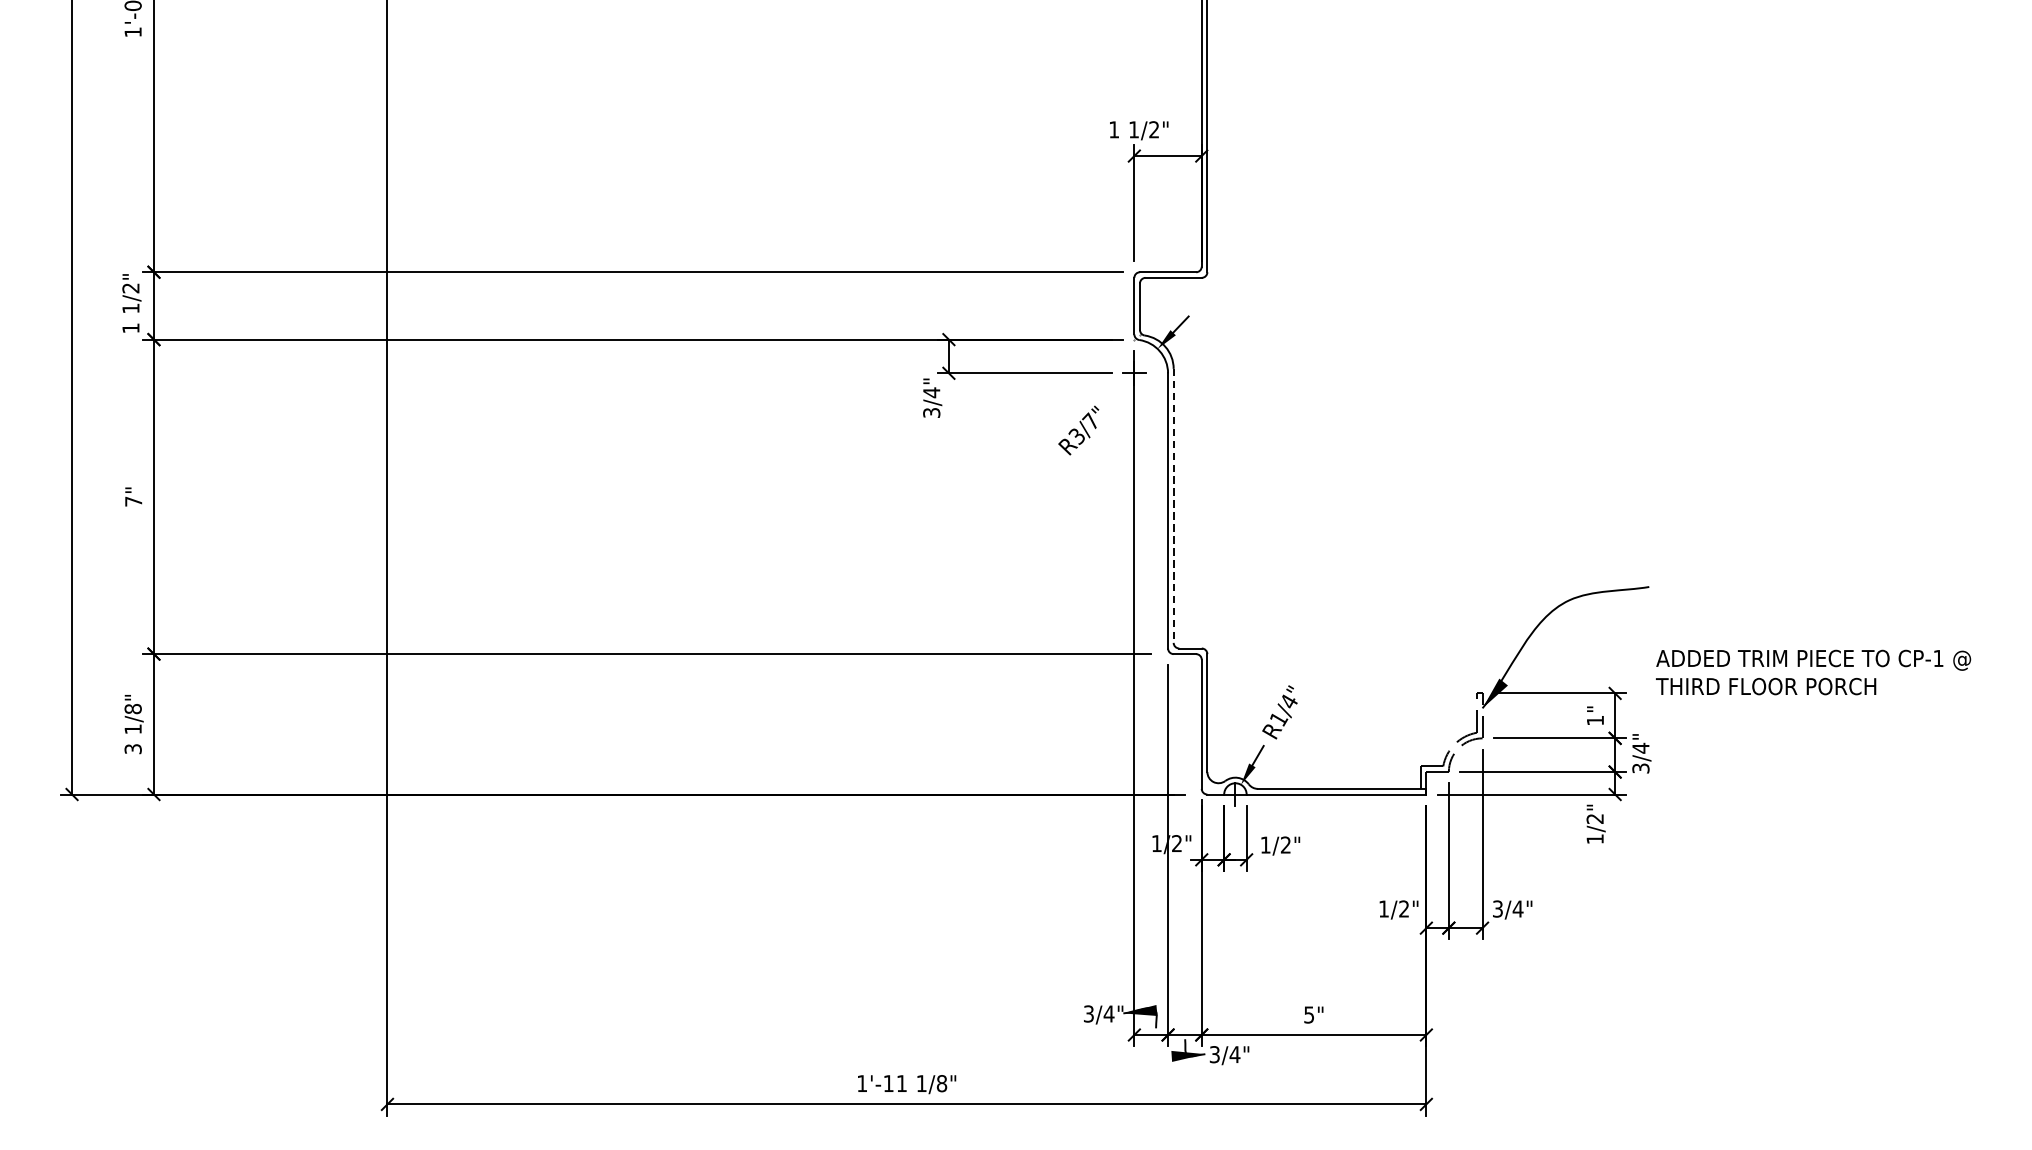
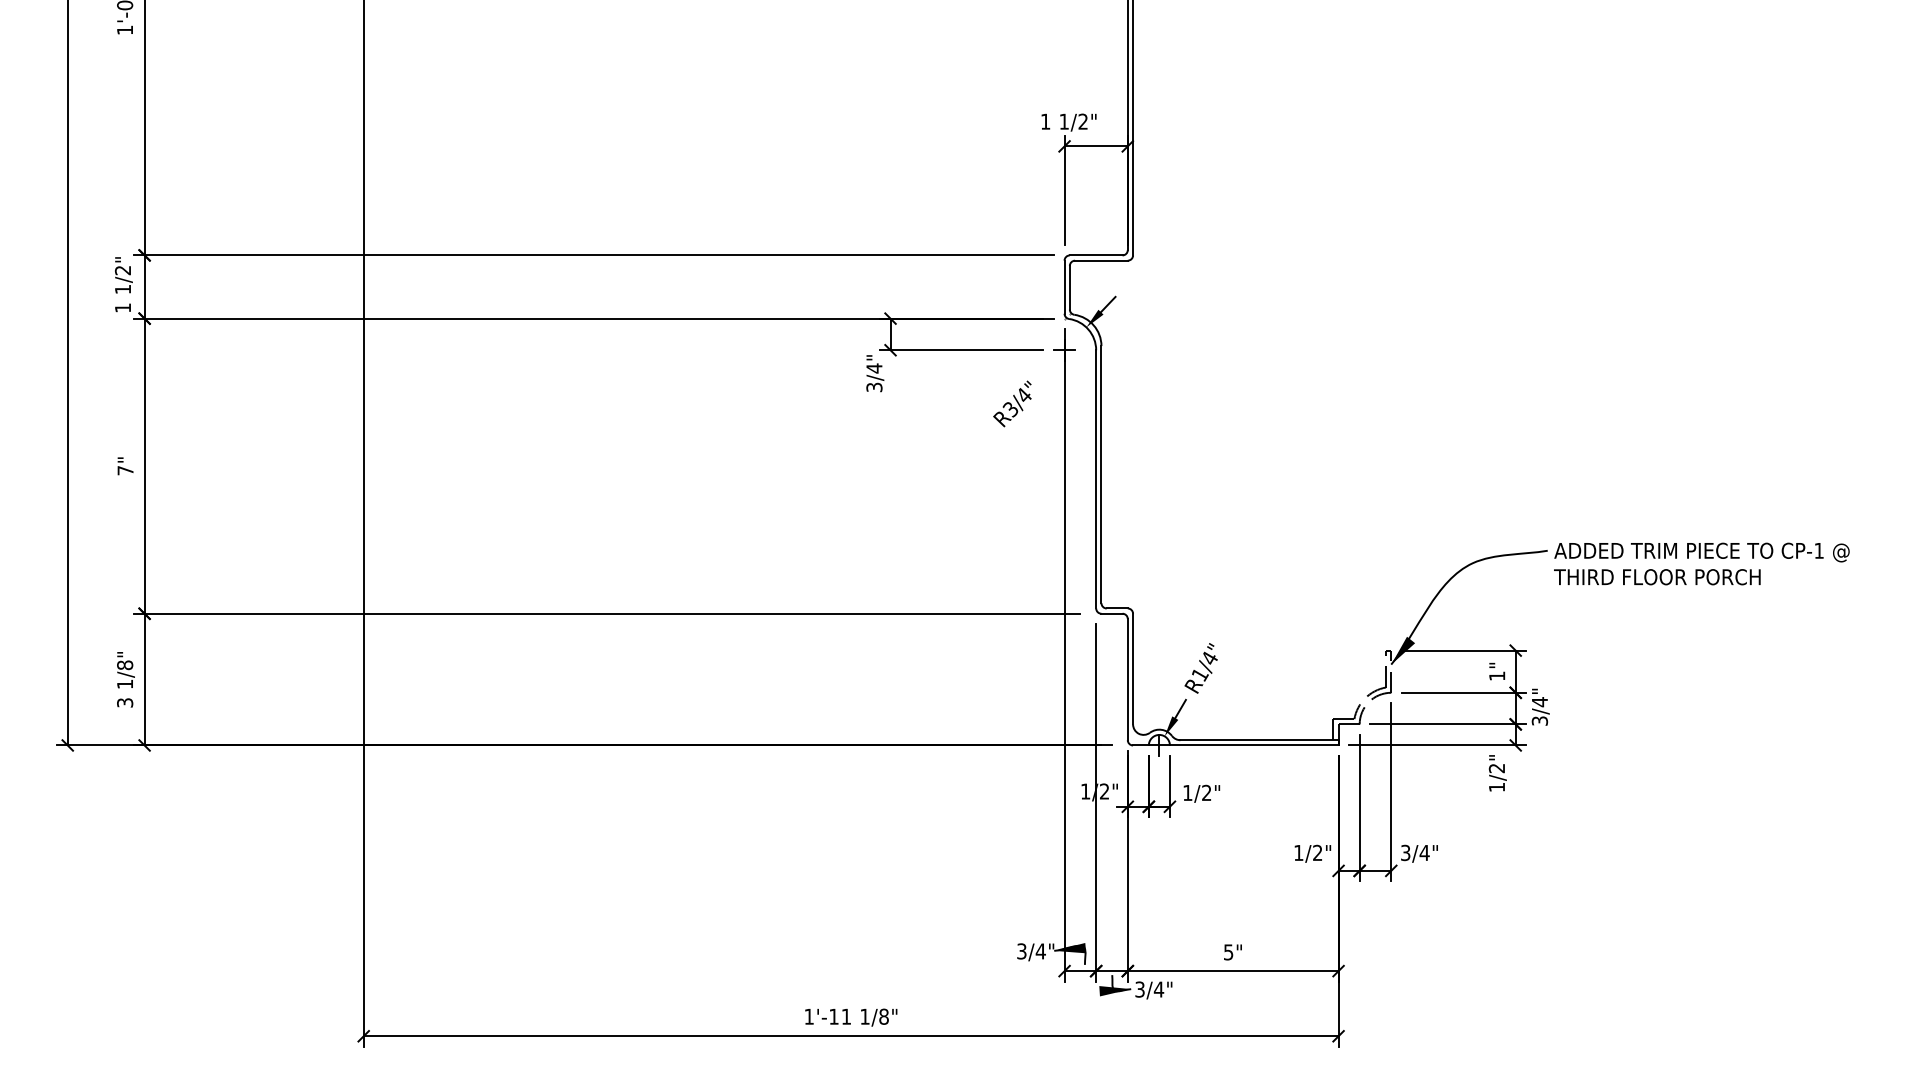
text: (1090, 420) -> (1023, 394), R3/7" -> R3/4"
line: (1173, 505) -> (1101, 474), dashed -> solid
text: (1813, 671) -> (1701, 563), moved

